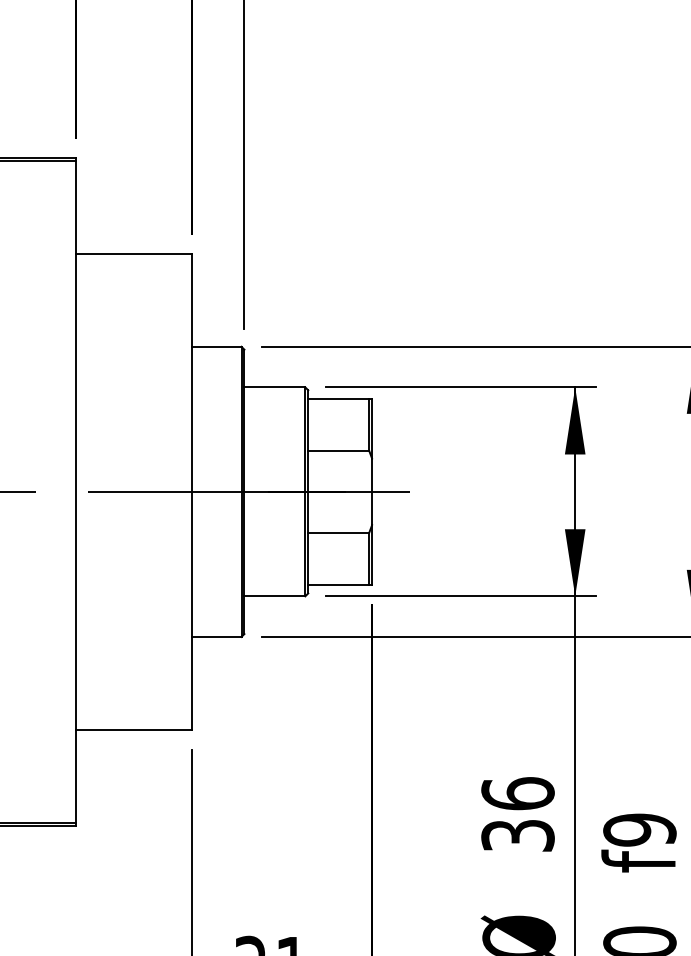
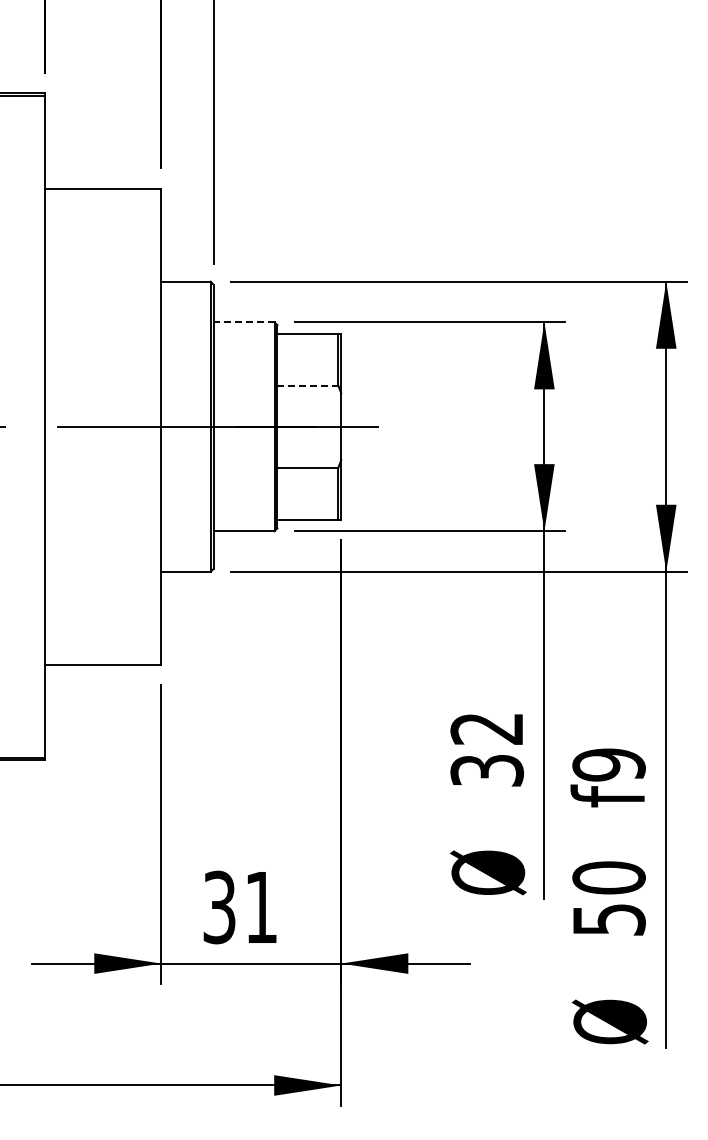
line: (274, 387) -> (243, 322), solid -> dashed
line: (339, 450) -> (308, 385), solid -> dashed
text: (518, 793) -> (487, 728), 36 -> 32

